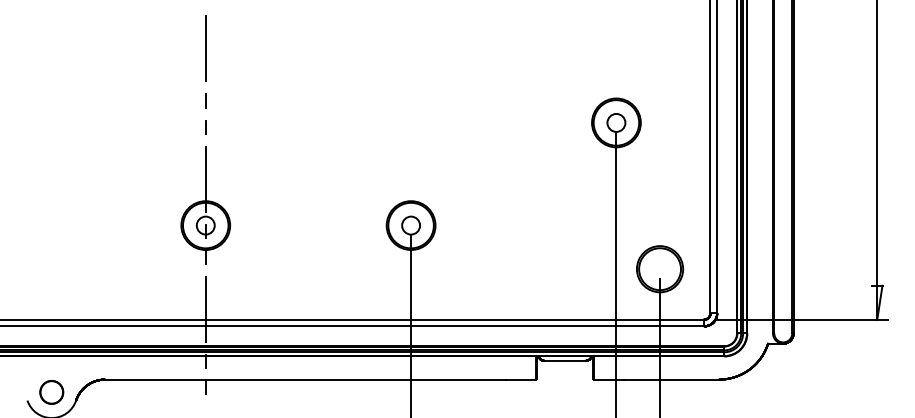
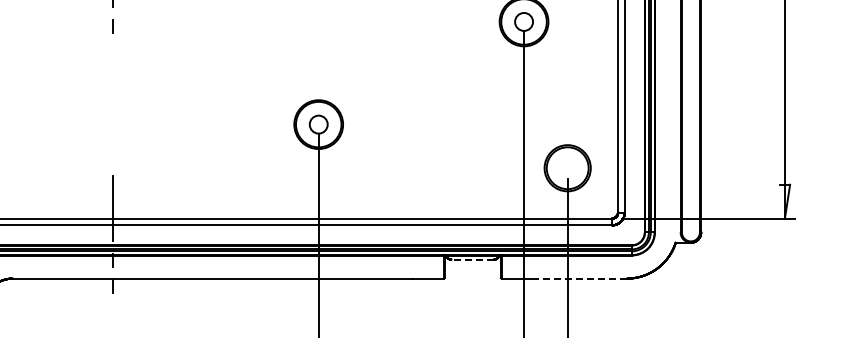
part: (205, 205) -> (113, 104), removed
line: (564, 360) -> (472, 259), solid -> dashed
line: (672, 379) -> (580, 278), solid -> dashed

